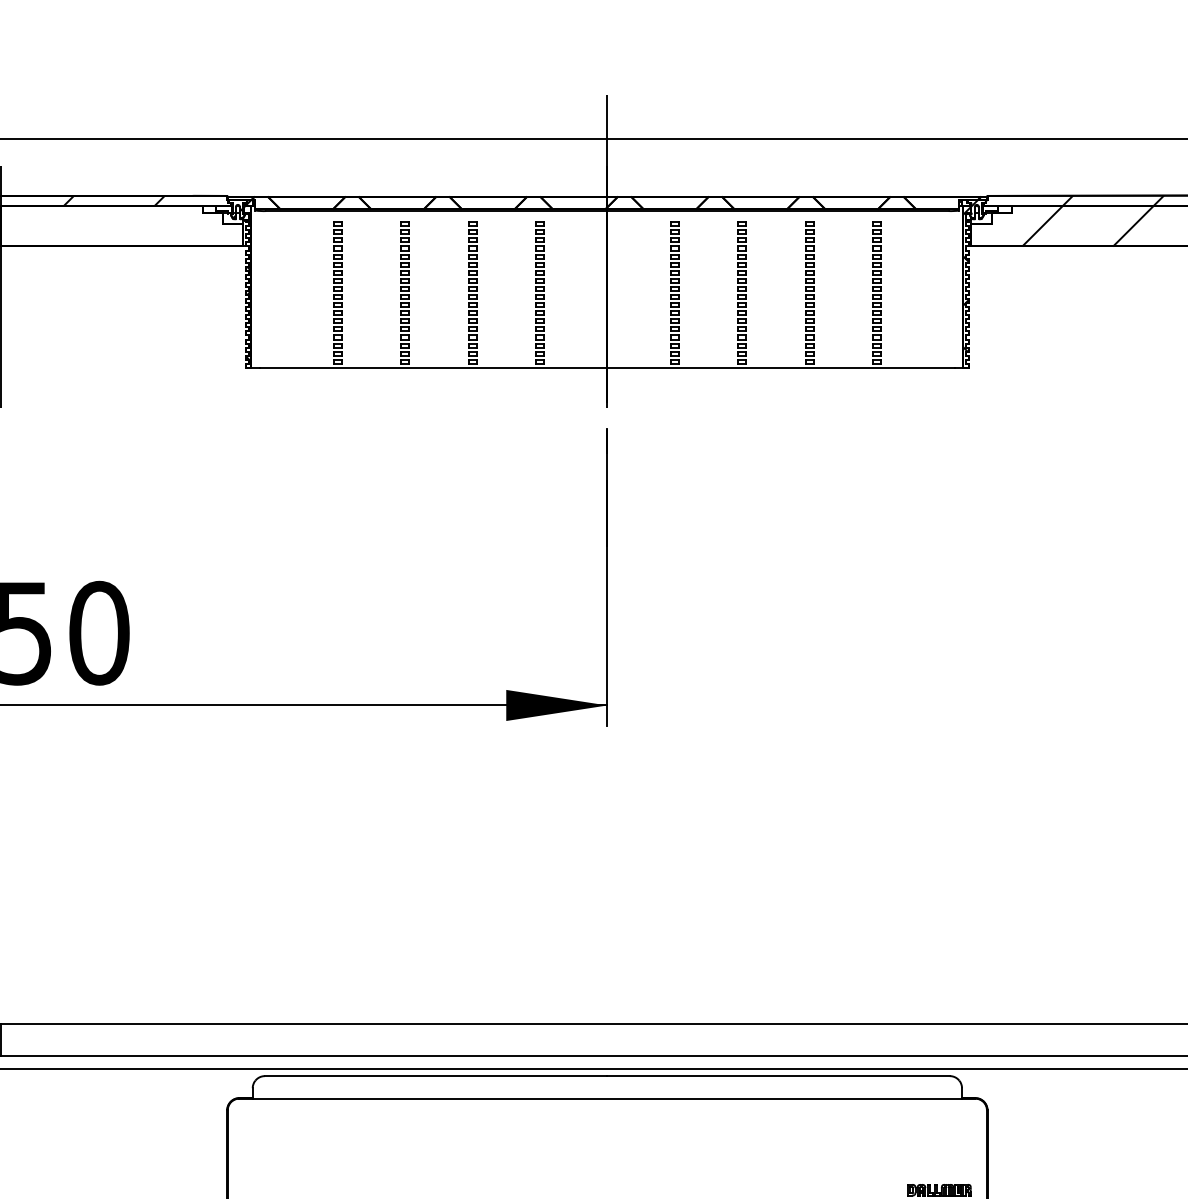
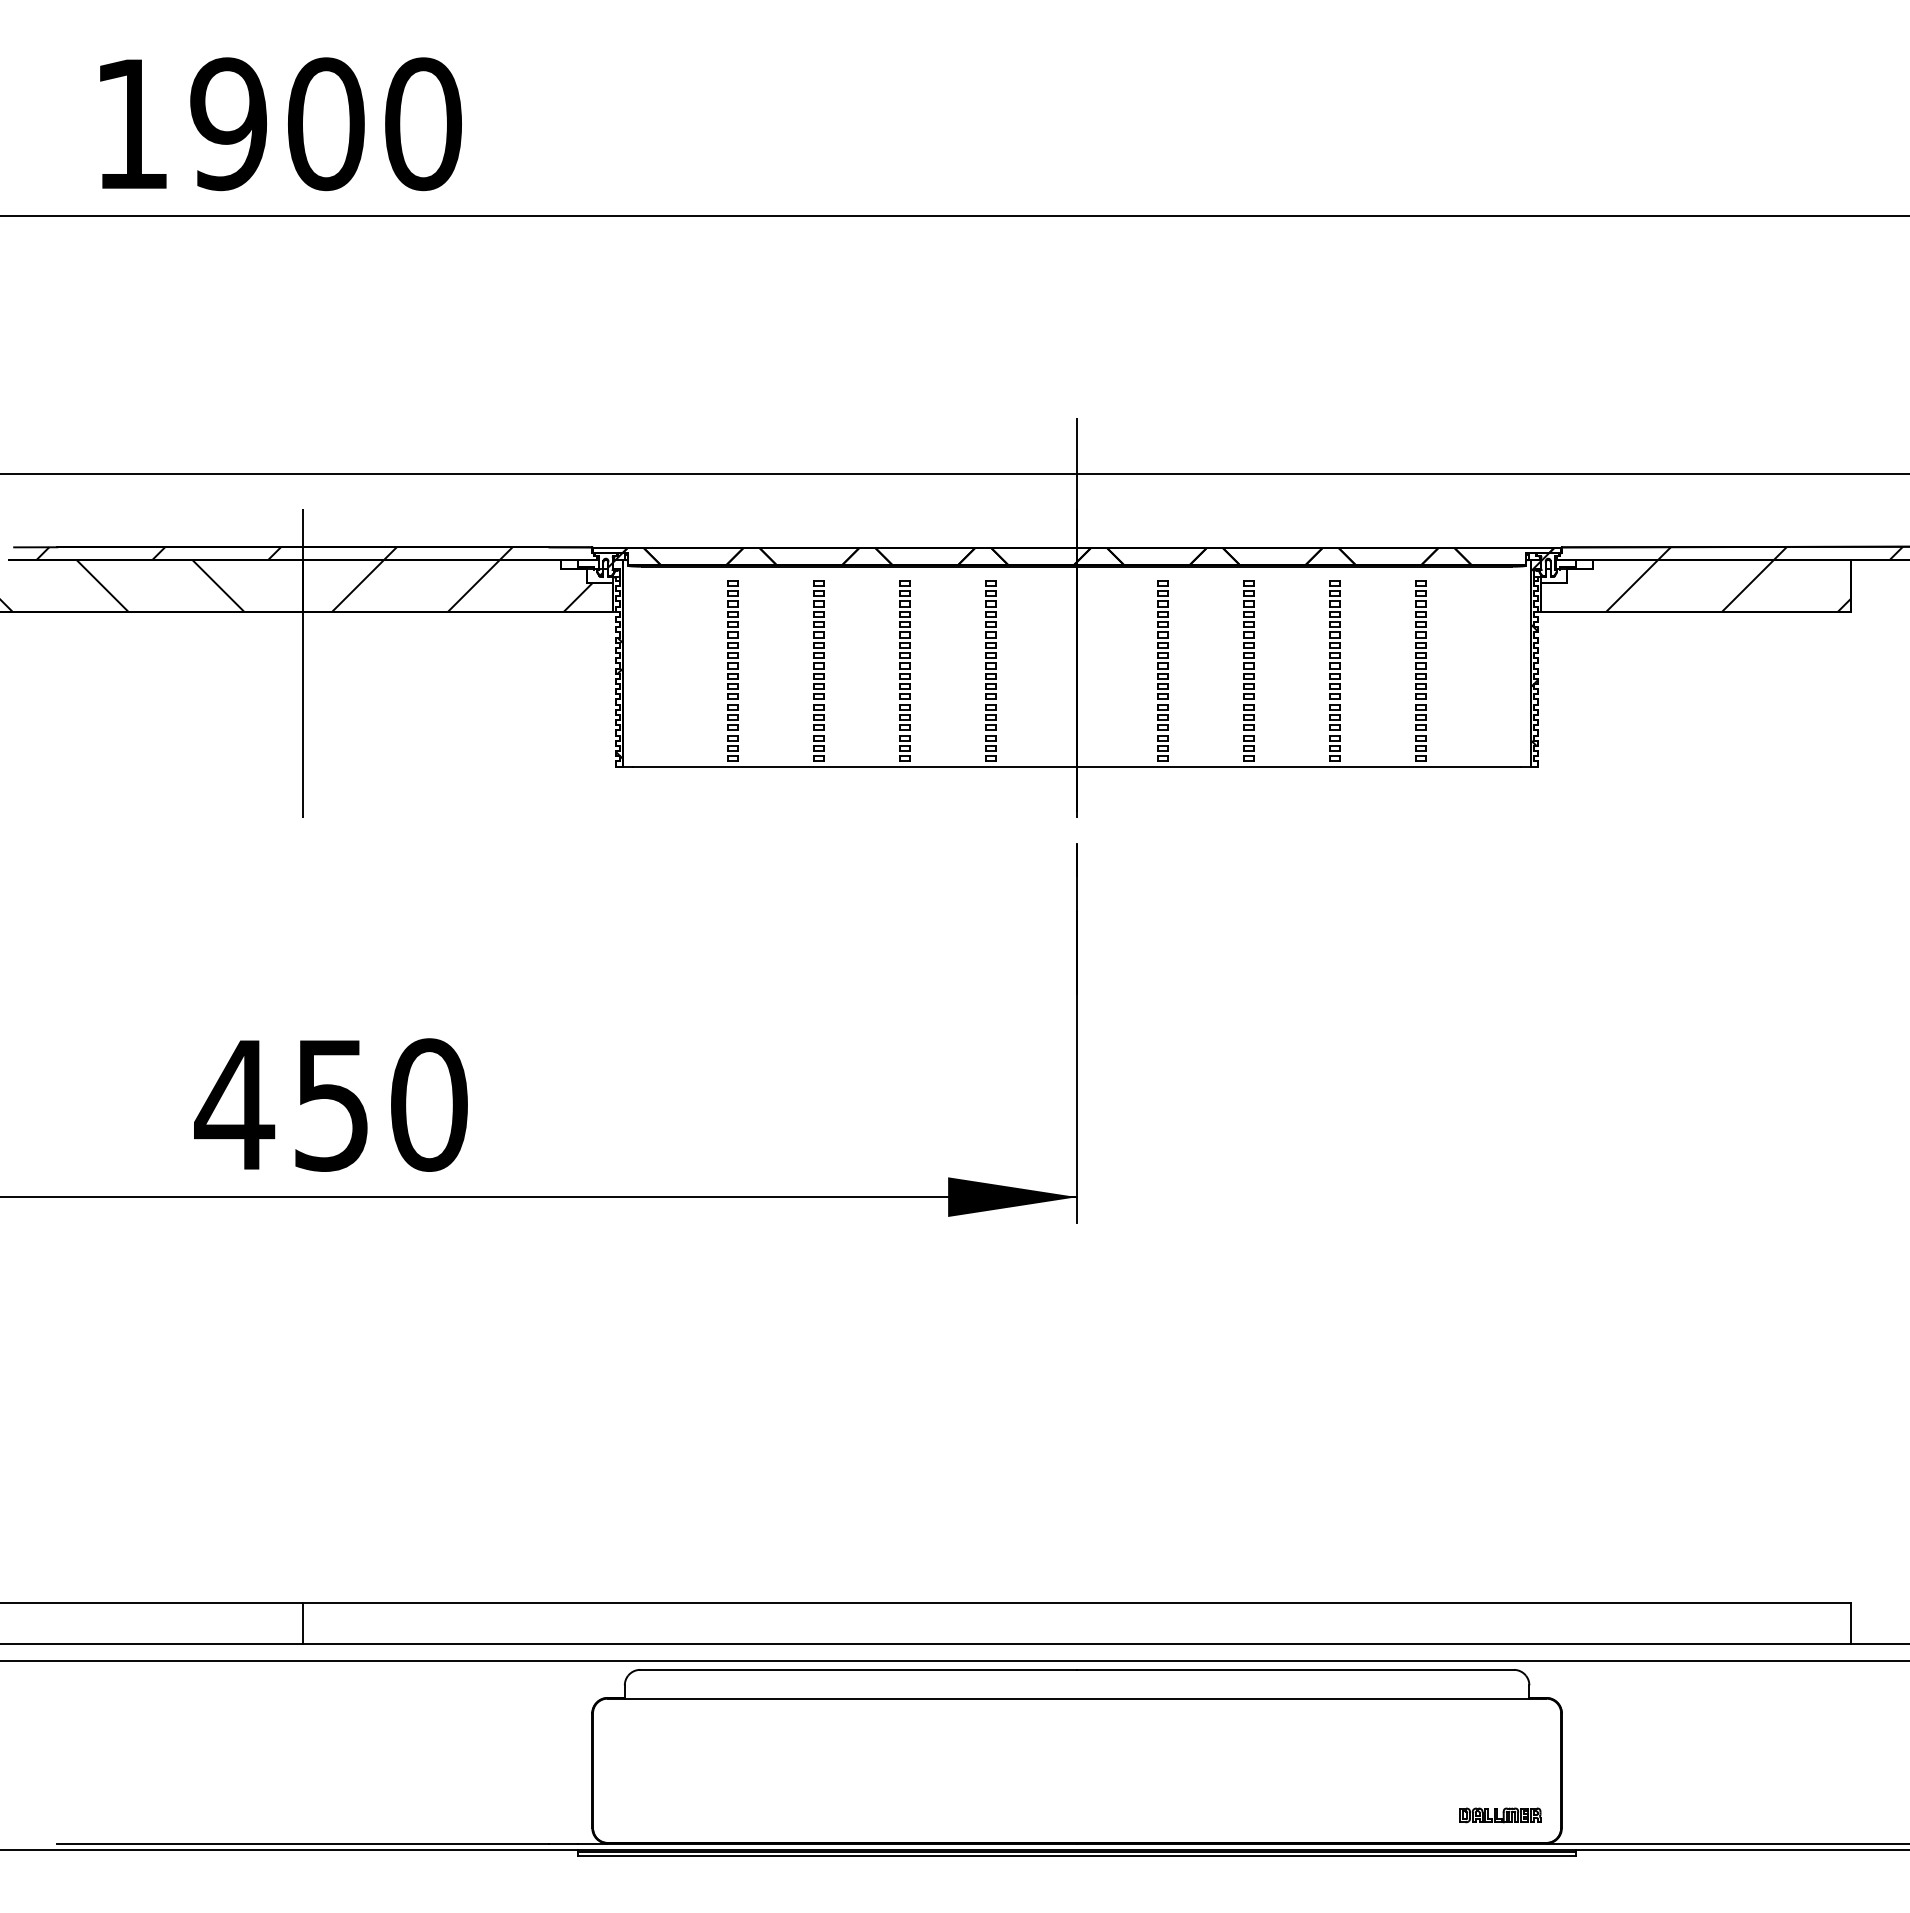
hatch: (125, 225) -> (462, 585), added

